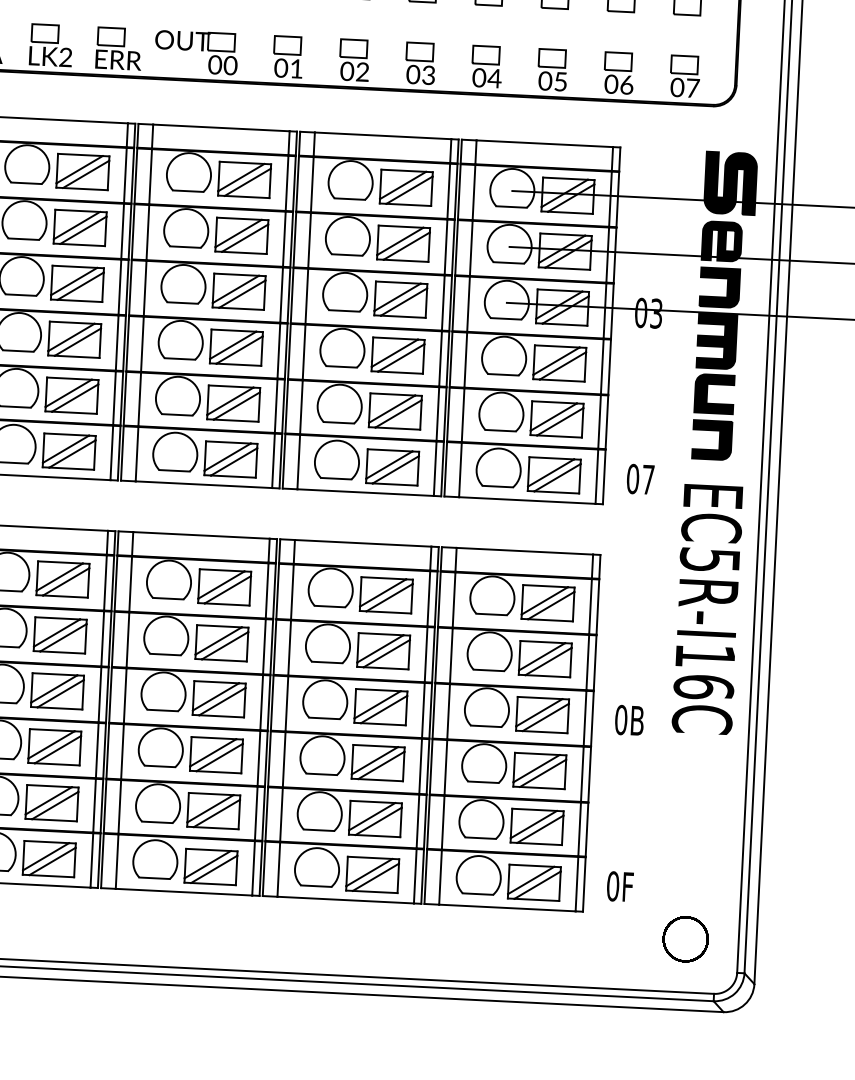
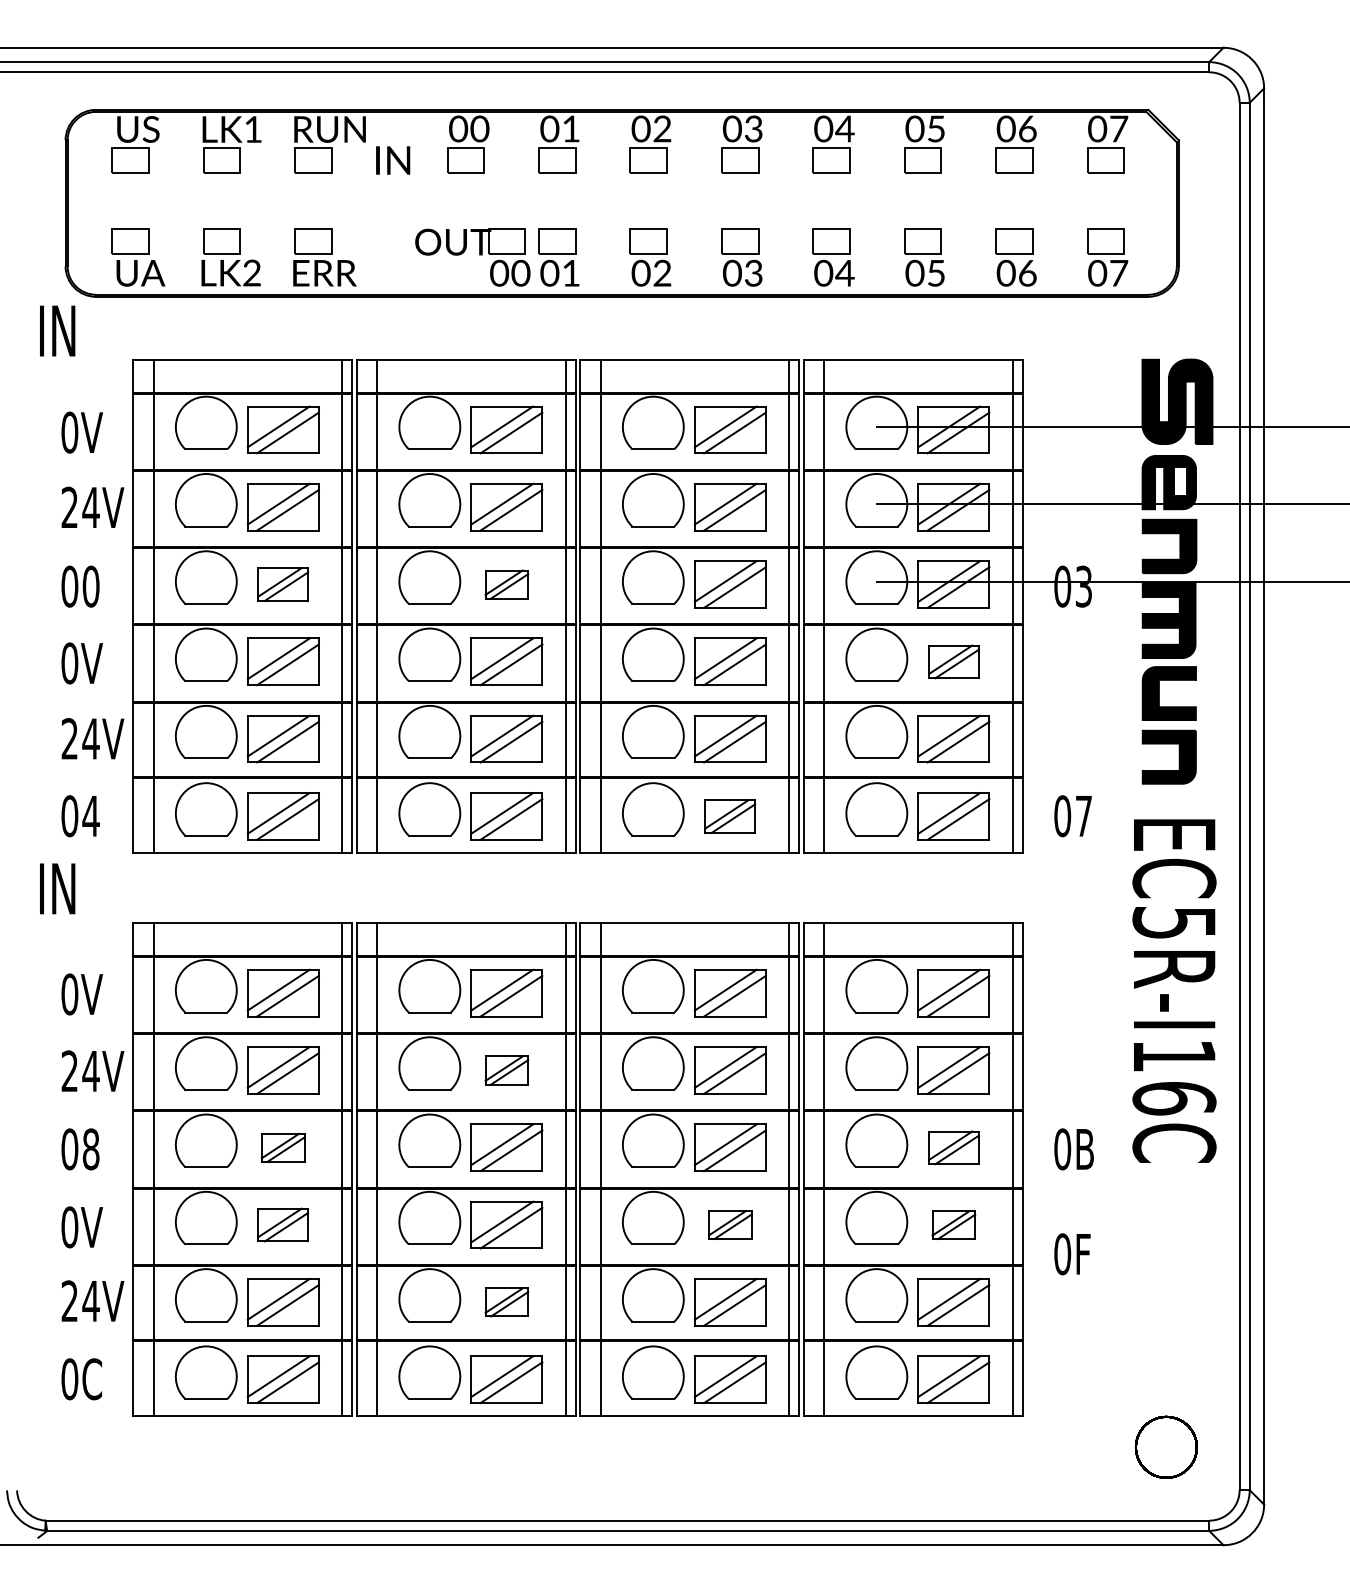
part: (201, 51) -> (479, 255), moved
part: (76, 283) -> (282, 584), size x0.7
part: (238, 291) -> (506, 584), size x0.6
part: (559, 363) -> (953, 661), size x0.7
part: (391, 467) -> (729, 816), size x0.7
part: (221, 643) -> (506, 1070), size x0.6
part: (56, 691) -> (282, 1147), size x0.6
part: (542, 714) -> (953, 1147), size x0.7
part: (54, 746) -> (282, 1224), size x0.7
part: (377, 762) -> (729, 1224), size x0.6
part: (539, 770) -> (953, 1224), size x0.6
part: (213, 811) -> (506, 1302), size x0.6
text: (620, 886) -> (1072, 1254), moved

